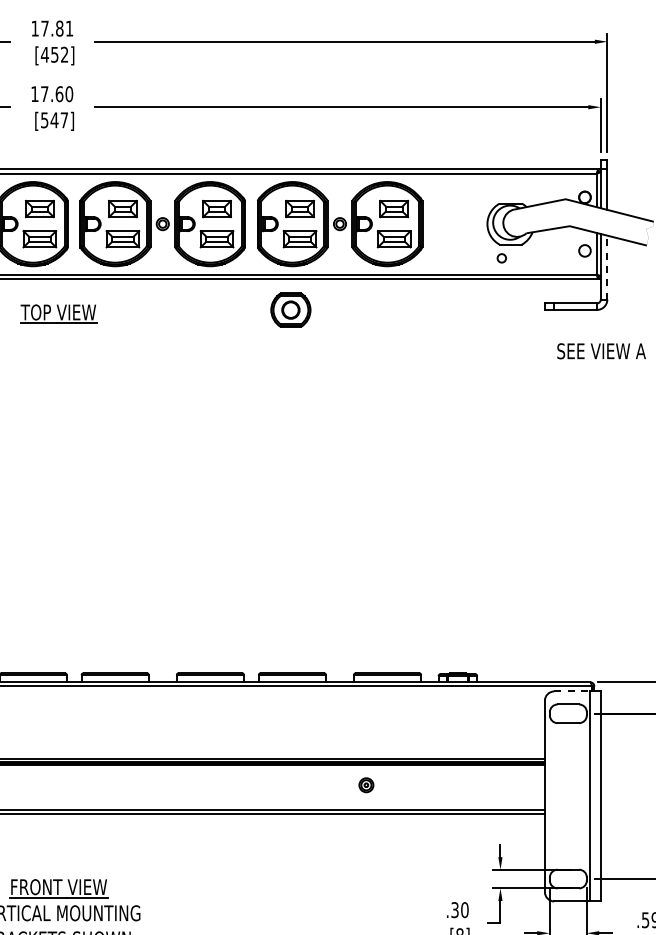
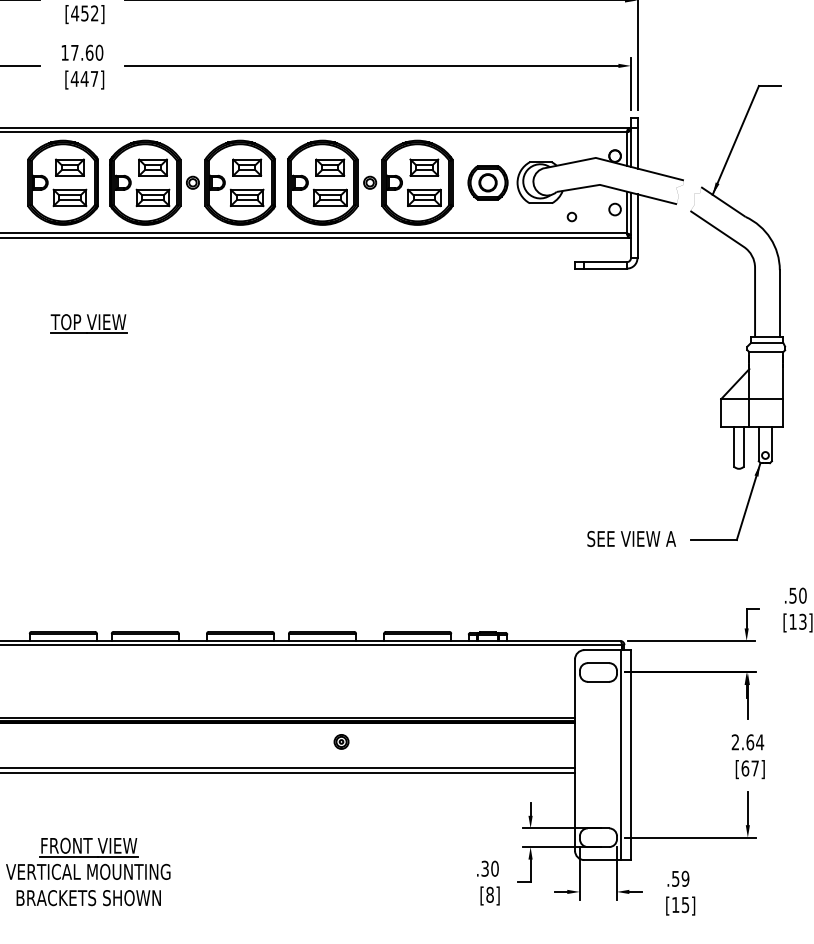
text: (44, 119) -> (74, 78), [547] -> [447]
circle: (501, 257) -> (571, 216), moved
line: (607, 267) -> (637, 226), dashed -> solid
part: (290, 309) -> (487, 182), moved
part: (58, 313) -> (88, 323), moved
text: (601, 350) -> (631, 538), moved
line: (572, 691) -> (602, 650), dashed -> solid
part: (366, 784) -> (341, 741), moved

